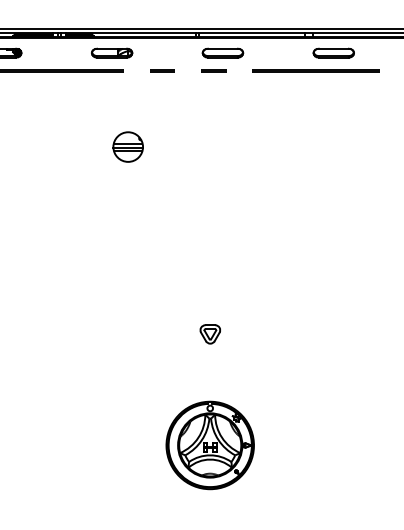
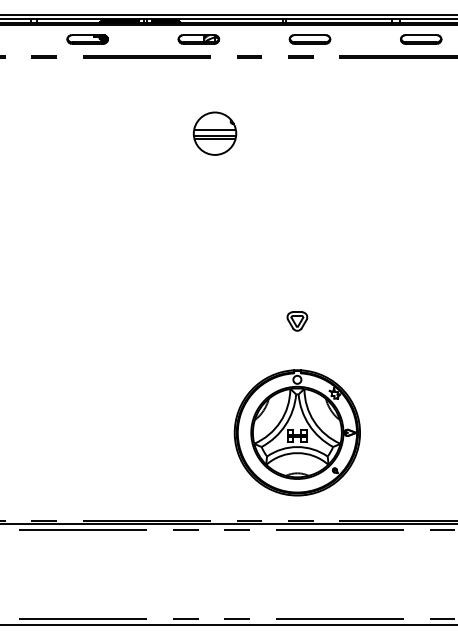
part: (127, 146) -> (214, 133), size x1.43
part: (209, 445) -> (296, 432), size x1.43

